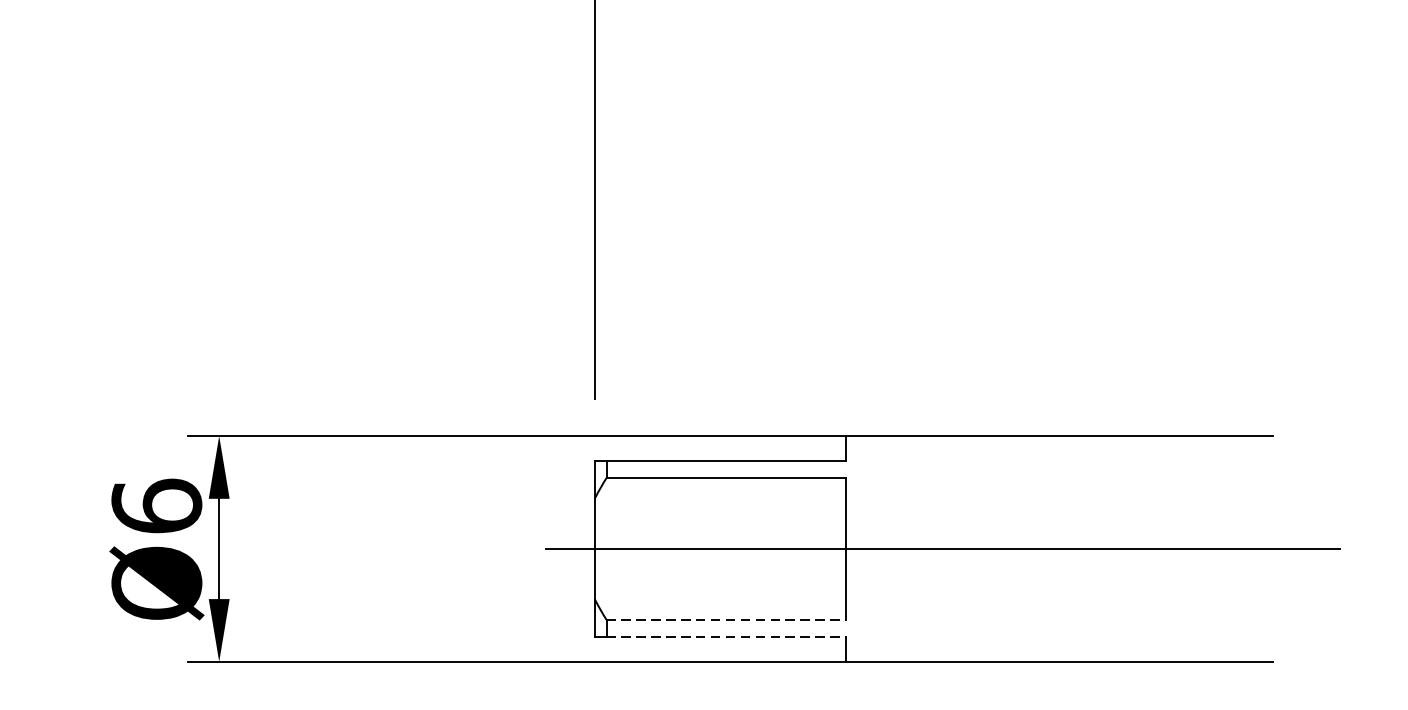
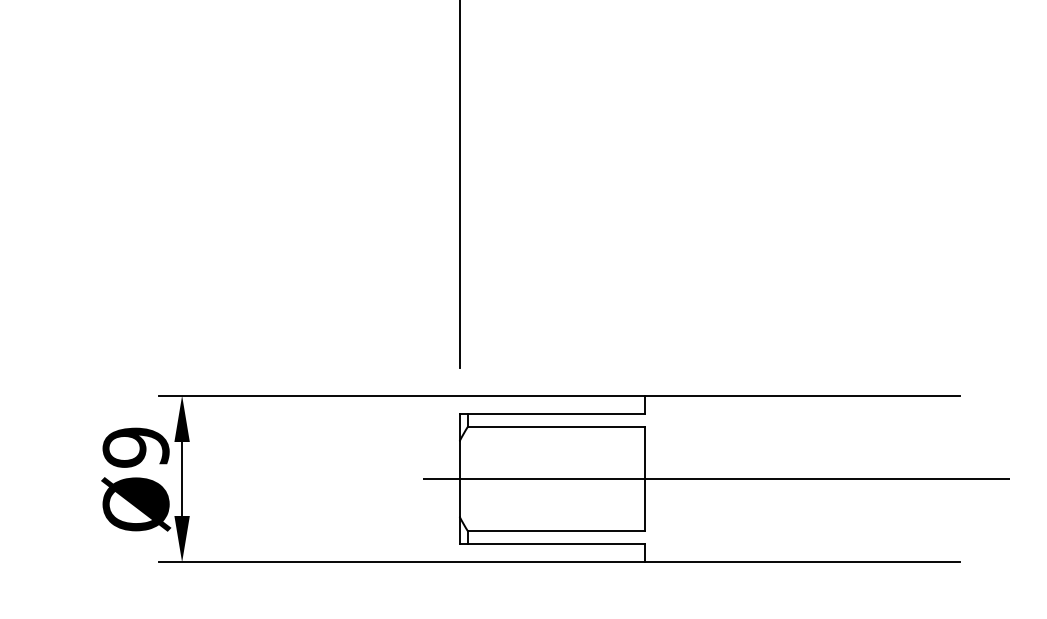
text: (156, 506) -> (135, 447), Ø6 -> Ø9
line: (726, 620) -> (556, 531), dashed -> solid
line: (726, 636) -> (556, 543), dashed -> solid

